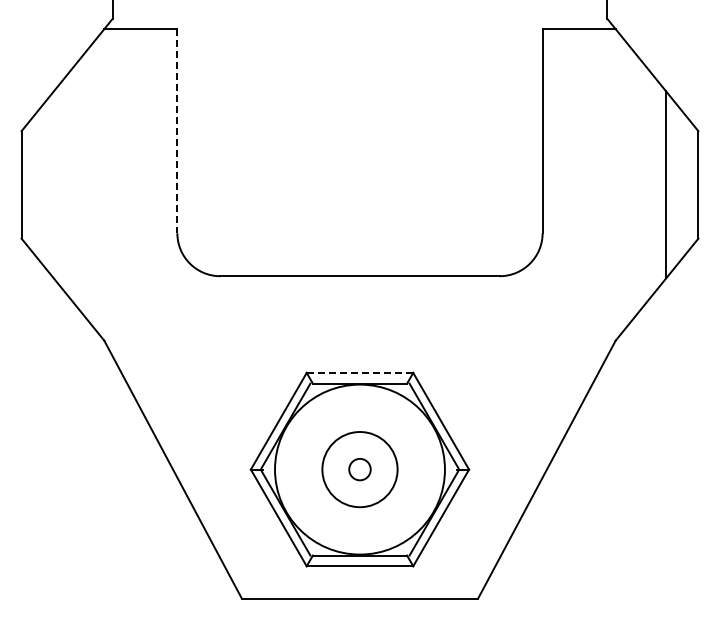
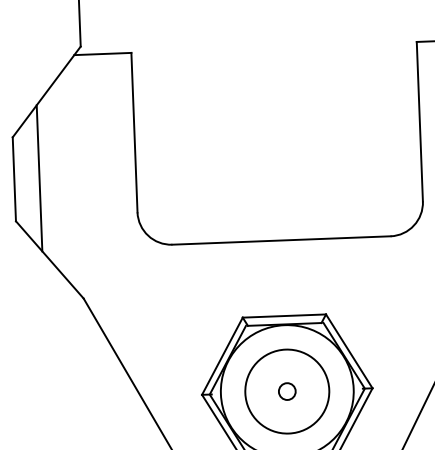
line: (177, 131) -> (134, 132), dashed -> solid
line: (53, 184) -> (39, 178), added
line: (359, 372) -> (284, 315), dashed -> solid
circle: (359, 469) -> (286, 391), size x1.43

